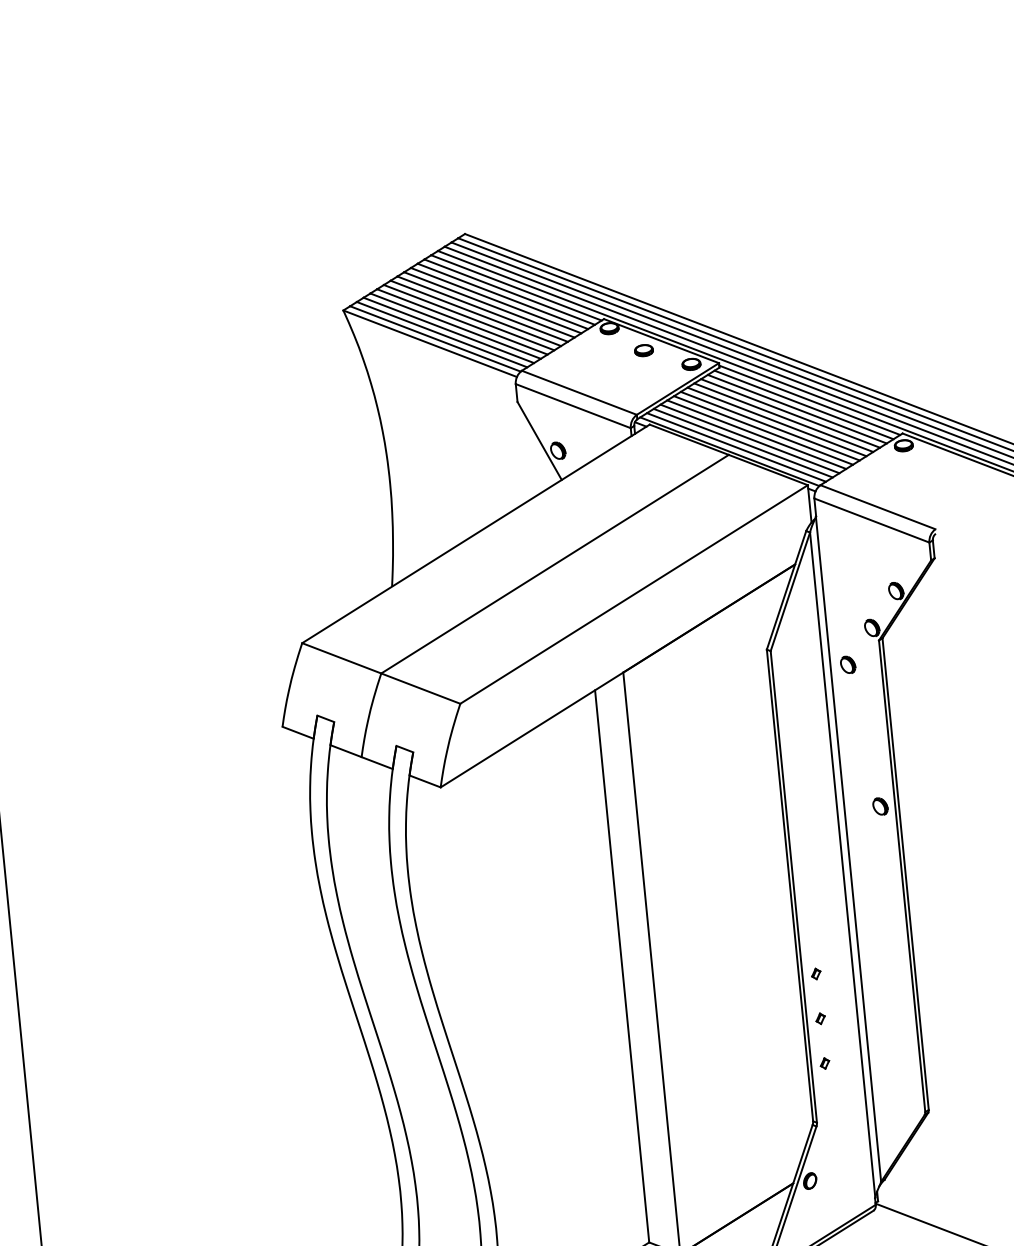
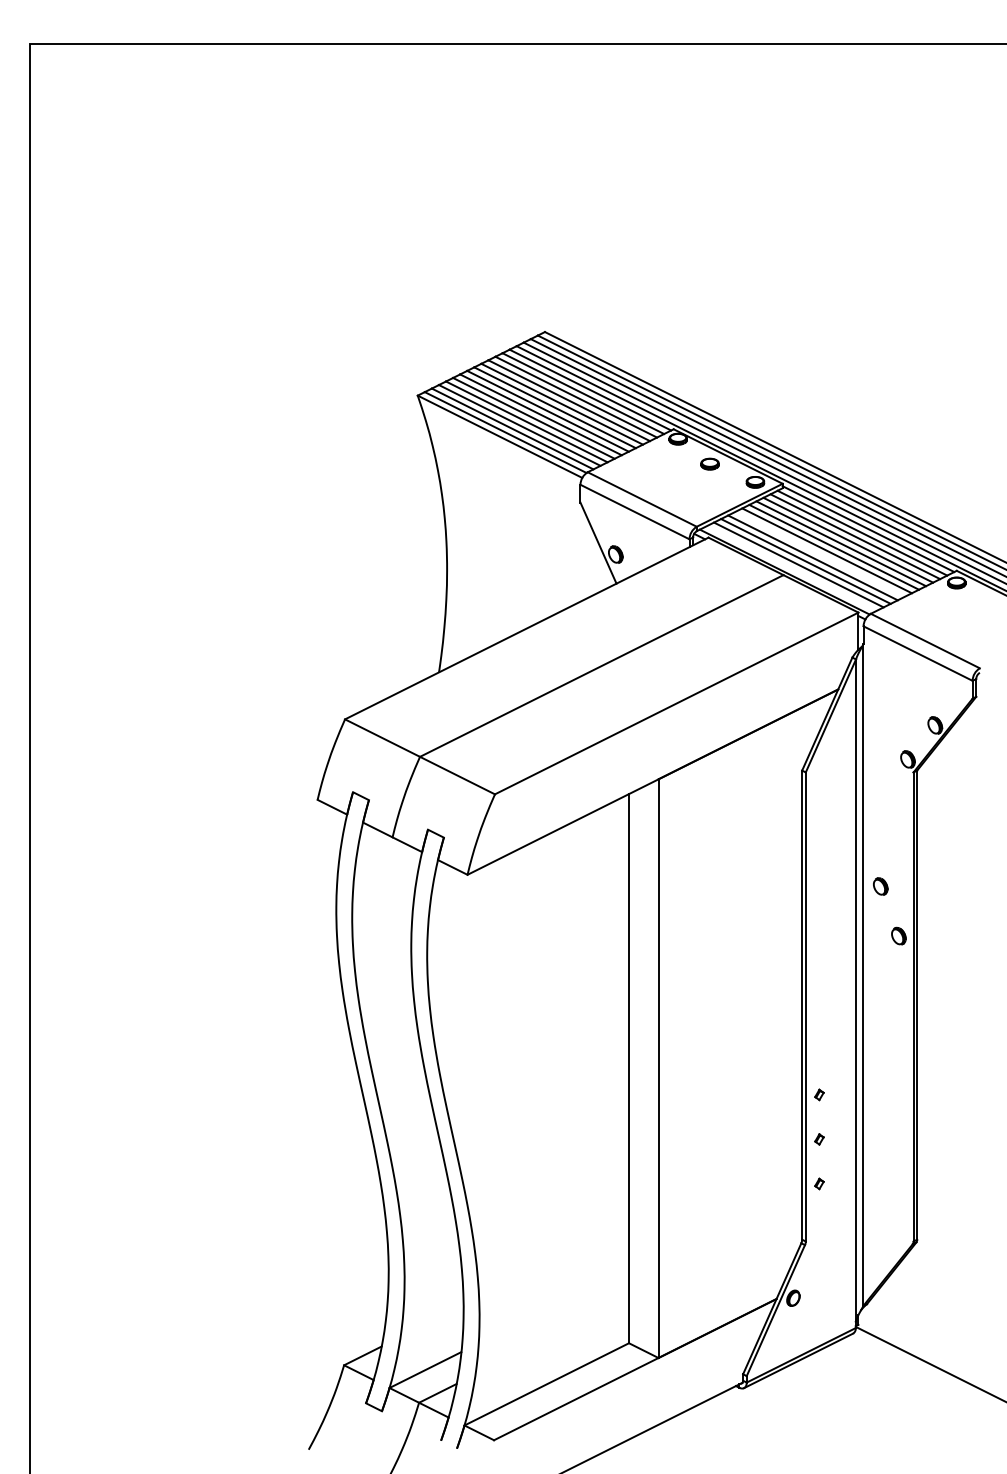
line: (762, 429) -> (819, 553), removed
line: (736, 447) -> (791, 568), removed
part: (847, 664) -> (880, 886), moved

